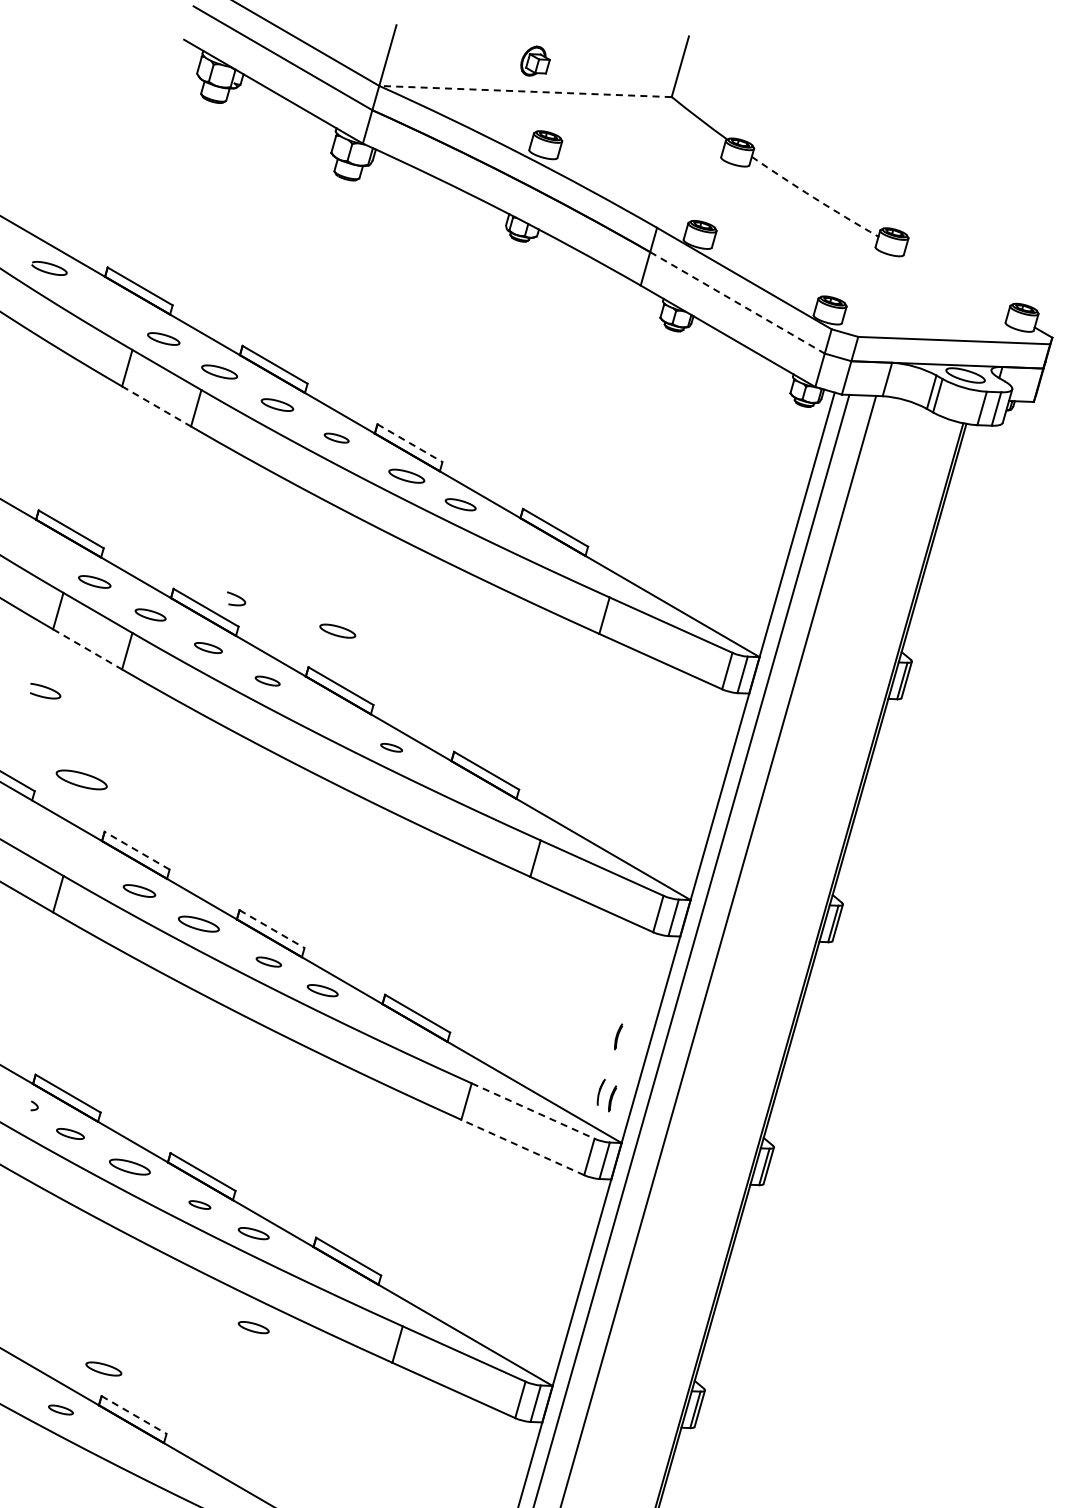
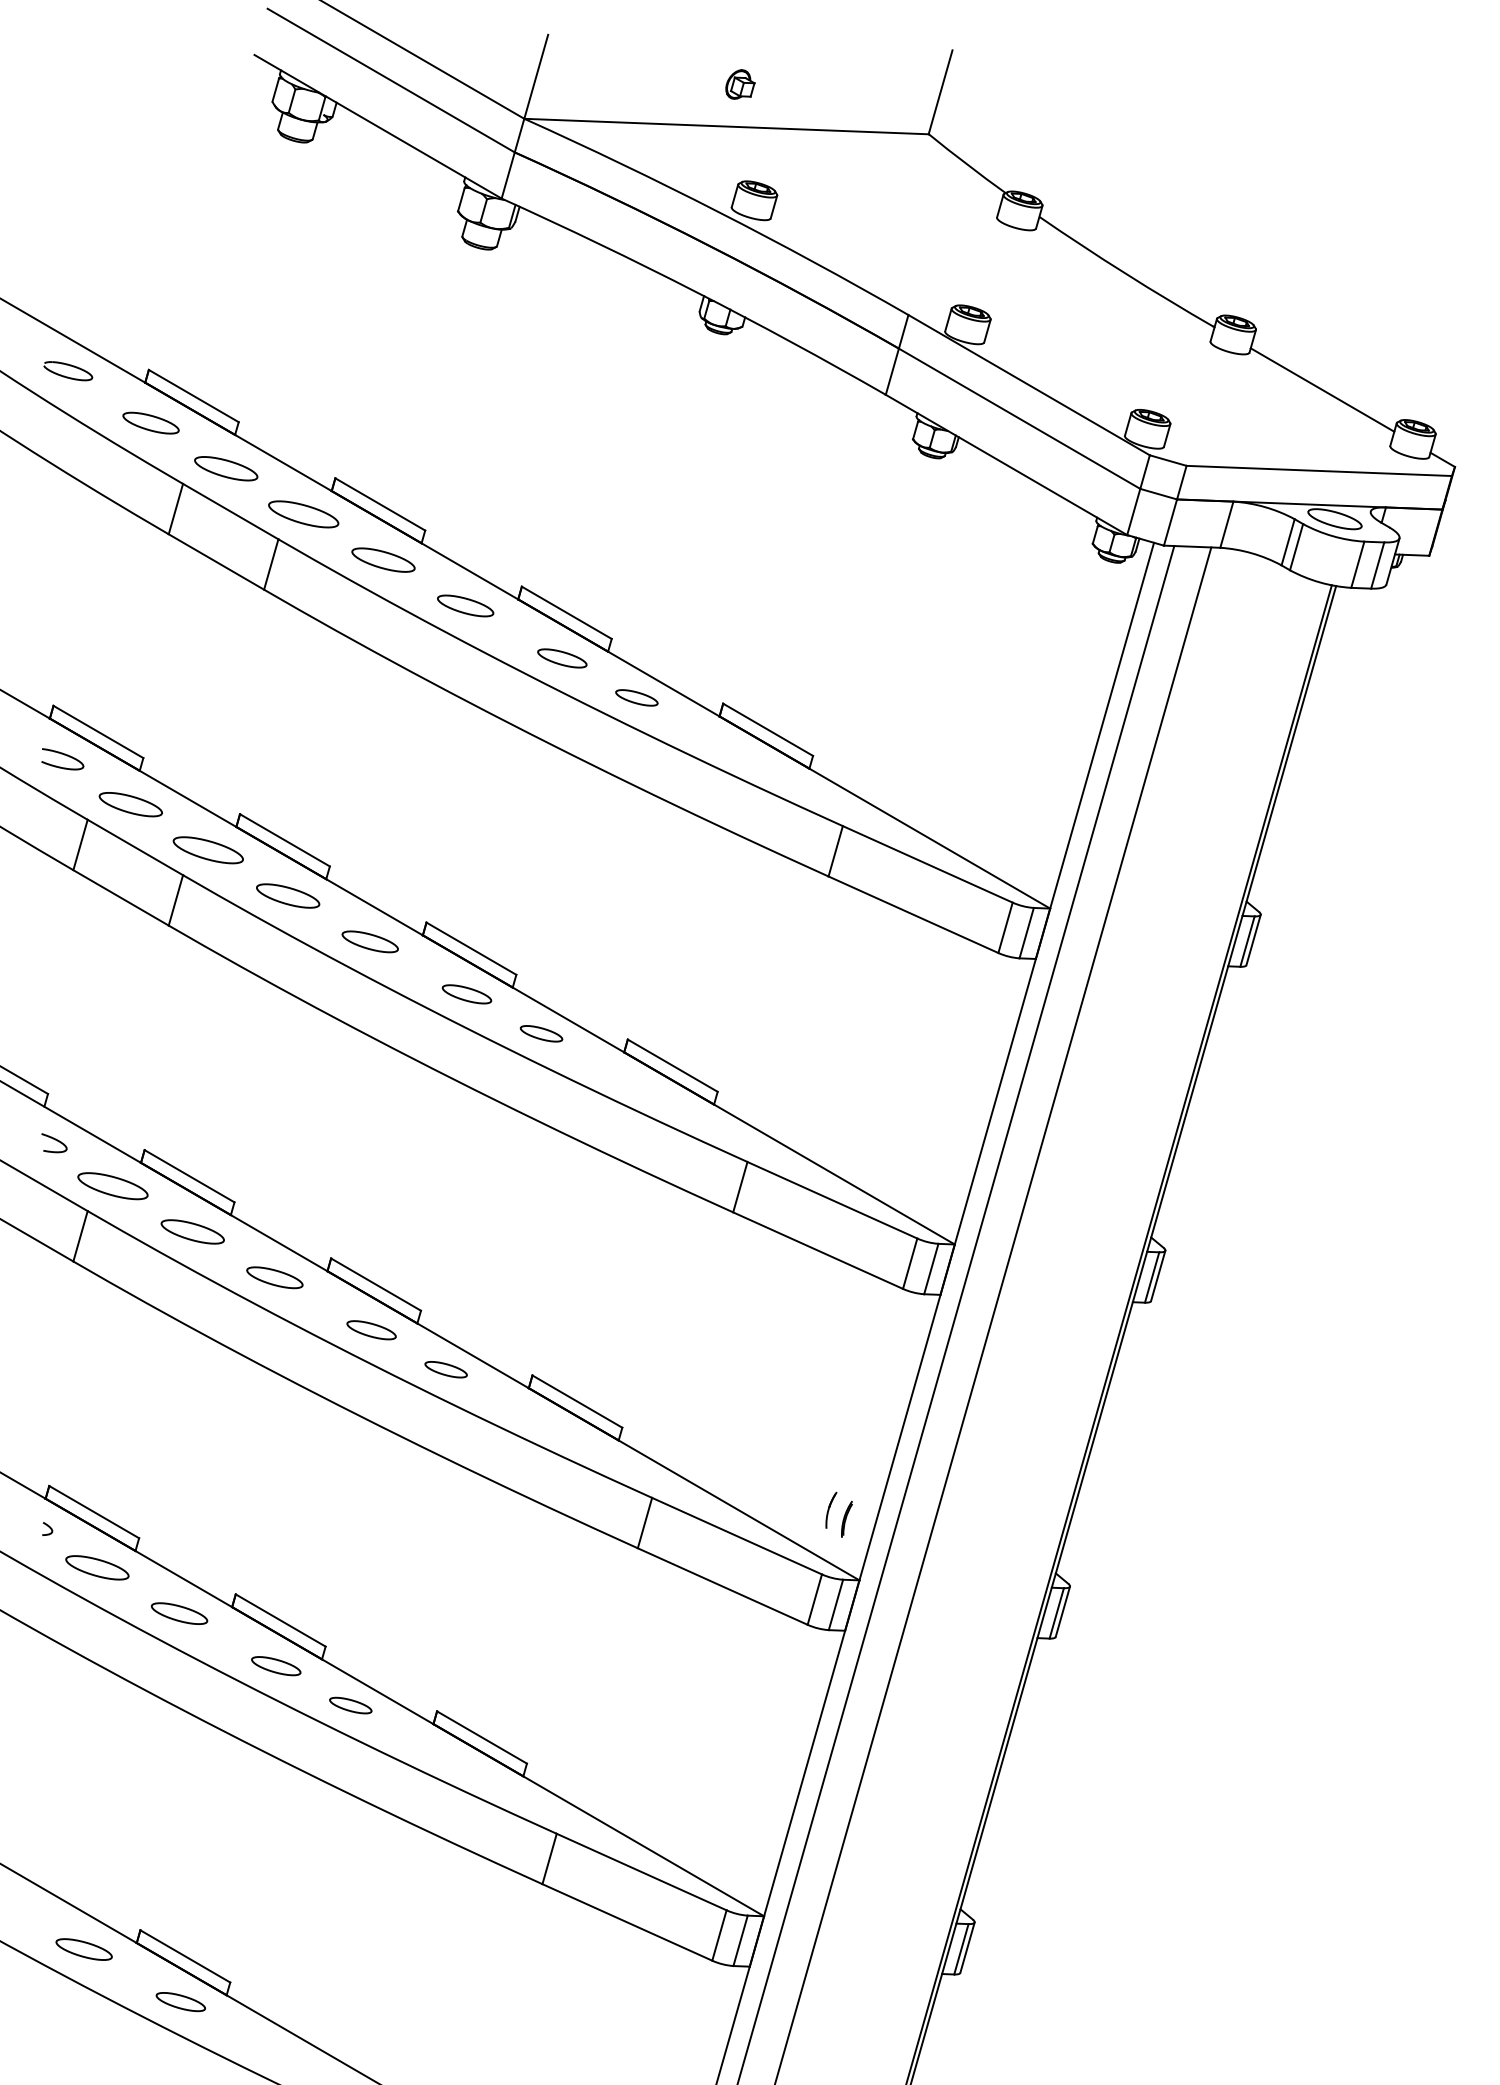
part: (535, 60) -> (740, 83), size x0.71
line: (525, 91) -> (726, 126), dashed -> solid
arc: (814, 197) -> (1126, 273), dashed -> solid
line: (956, 281) -> (1322, 389), added
line: (737, 302) -> (1019, 418), dashed -> solid
part: (109, 305) -> (151, 422), added
part: (163, 338) -> (225, 468), size x1.43
part: (219, 371) -> (303, 513), size x1.43
part: (277, 404) -> (383, 559), size x1.43
line: (156, 406) -> (216, 562), dashed -> solid
part: (336, 437) -> (465, 604), size x1.67
line: (409, 443) -> (566, 613), dashed -> solid
part: (94, 581) -> (130, 804), size x1.43
curve: (237, 597) -> (55, 1141), moved
part: (150, 614) -> (208, 849), size x1.67
part: (337, 630) -> (466, 993), moved
part: (208, 647) -> (288, 895), size x1.67
line: (87, 649) -> (120, 898), dashed -> solid
part: (267, 680) -> (369, 940), size x1.67
curve: (45, 688) -> (62, 755), moved
part: (391, 747) -> (541, 1033), size x1.43
part: (81, 779) -> (112, 1185), moved
line: (137, 850) -> (190, 1175), dashed -> solid
part: (139, 890) -> (192, 1231), size x1.43
line: (272, 929) -> (376, 1285), dashed -> solid
part: (268, 961) -> (371, 1329), size x1.43
part: (618, 1036) -> (855, 1433), removed
line: (533, 1111) -> (737, 1536), dashed -> solid
part: (70, 1133) -> (97, 1567), size x1.67
line: (522, 1147) -> (722, 1586), dashed -> solid
part: (199, 1204) -> (275, 1665), size x1.67
part: (253, 1327) -> (350, 1835), removed
part: (103, 1368) -> (180, 2001), moved
part: (60, 1409) -> (83, 1948), size x1.67
line: (134, 1415) -> (185, 1957), dashed -> solid

